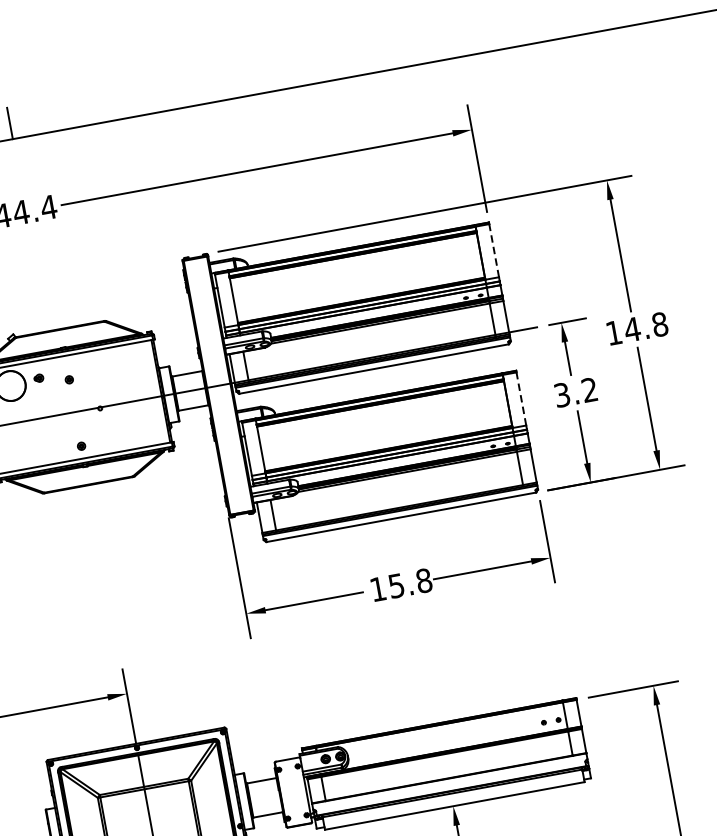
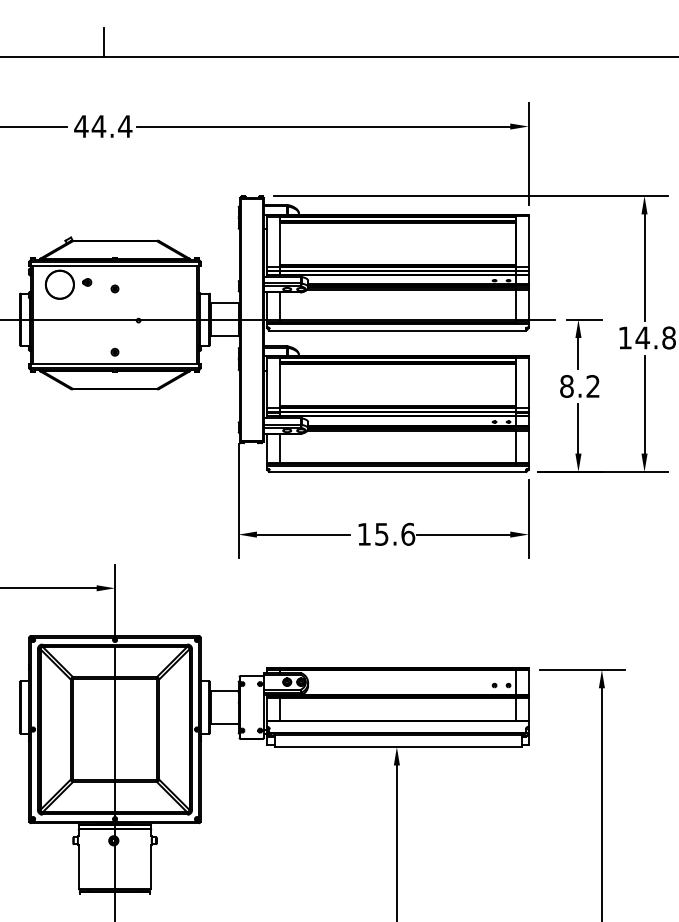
line: (494, 250) -> (528, 241), dashed -> solid
text: (561, 395) -> (566, 386), 3.2 -> 8.2
line: (521, 398) -> (528, 382), dashed -> solid
text: (424, 579) -> (408, 533), 15.8 -> 15.6

